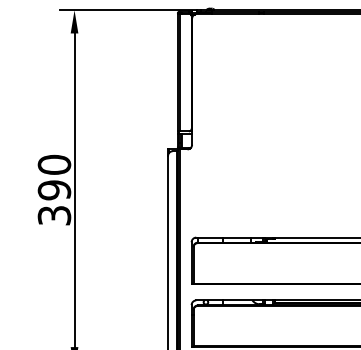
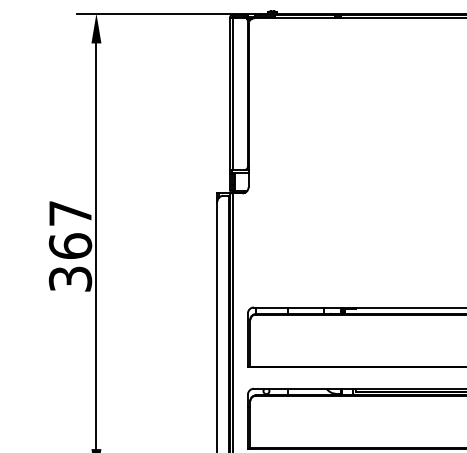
text: (54, 177) -> (70, 229), 390 -> 367

